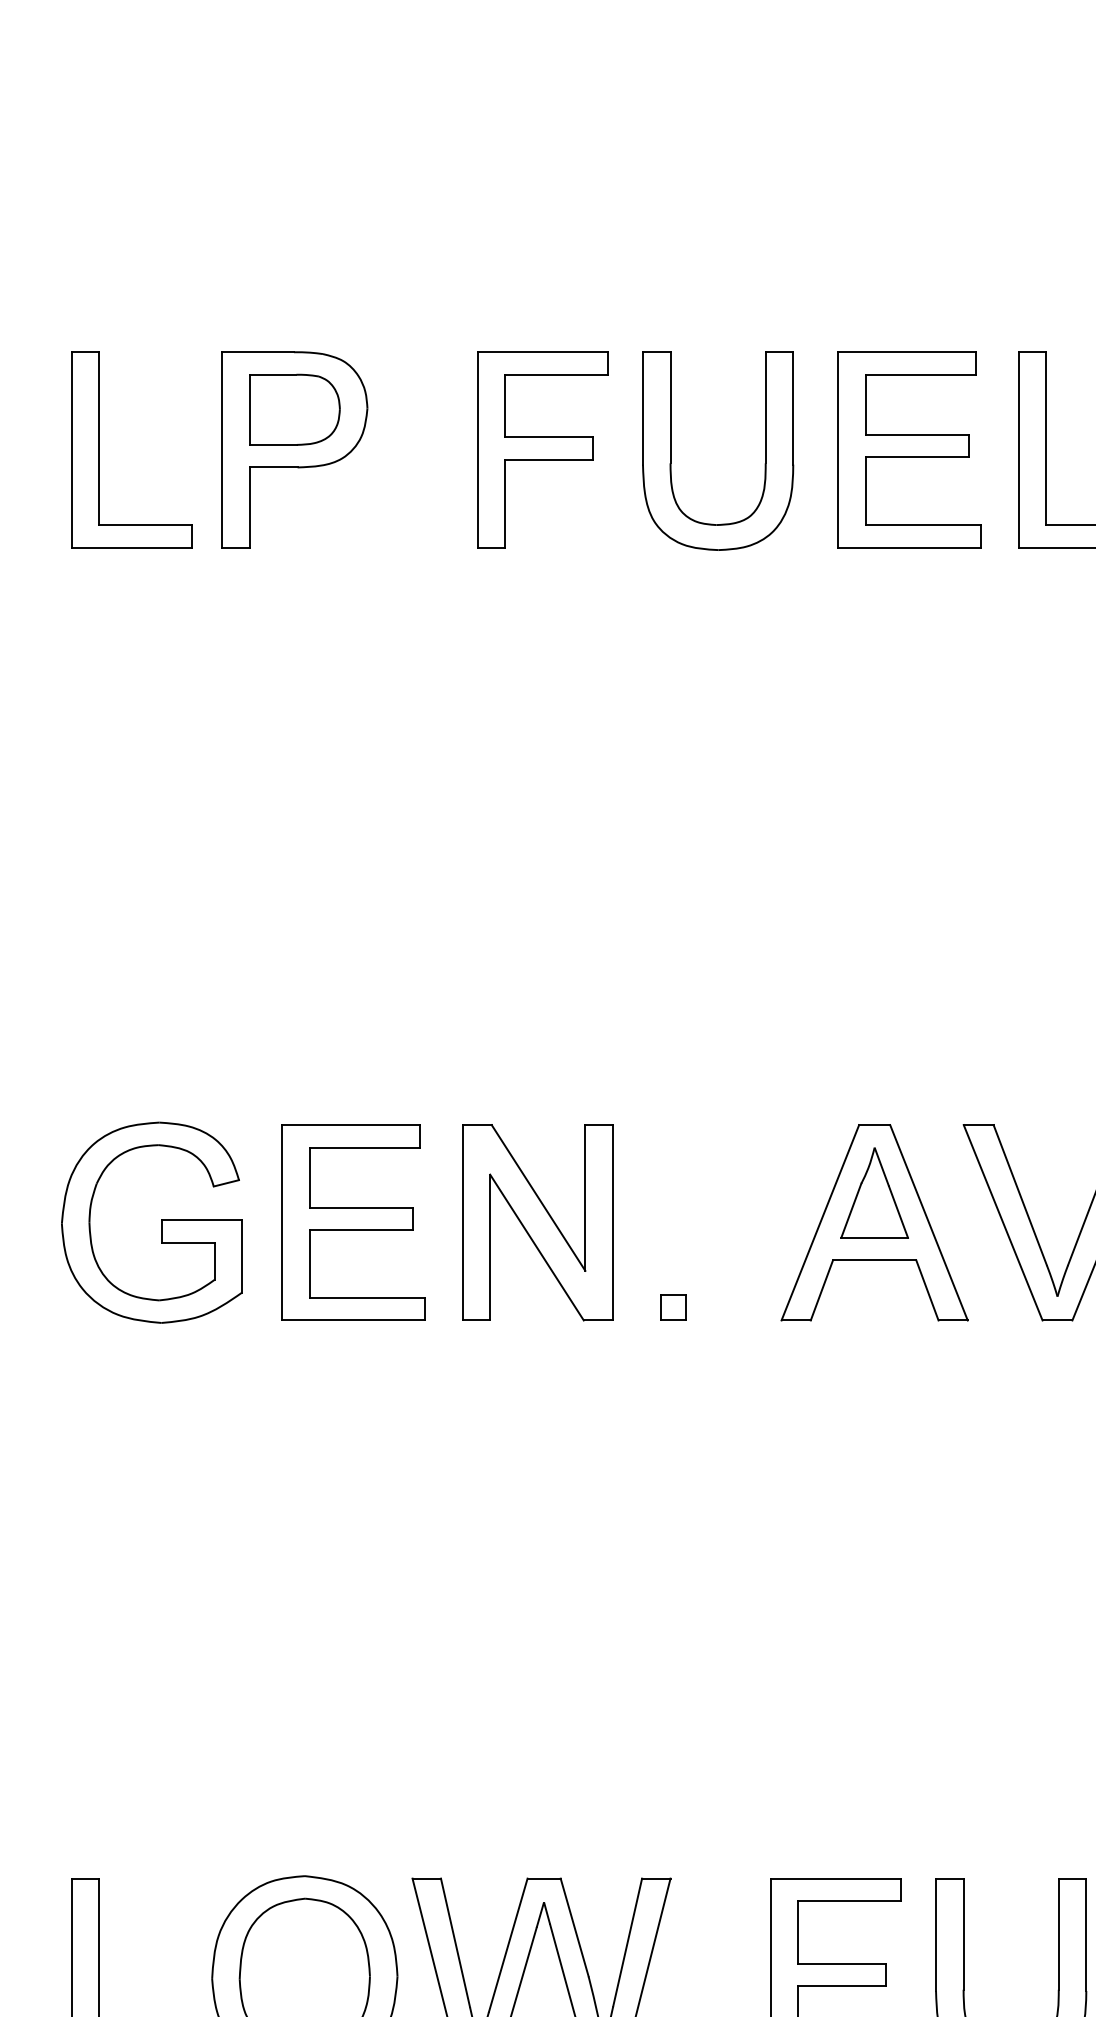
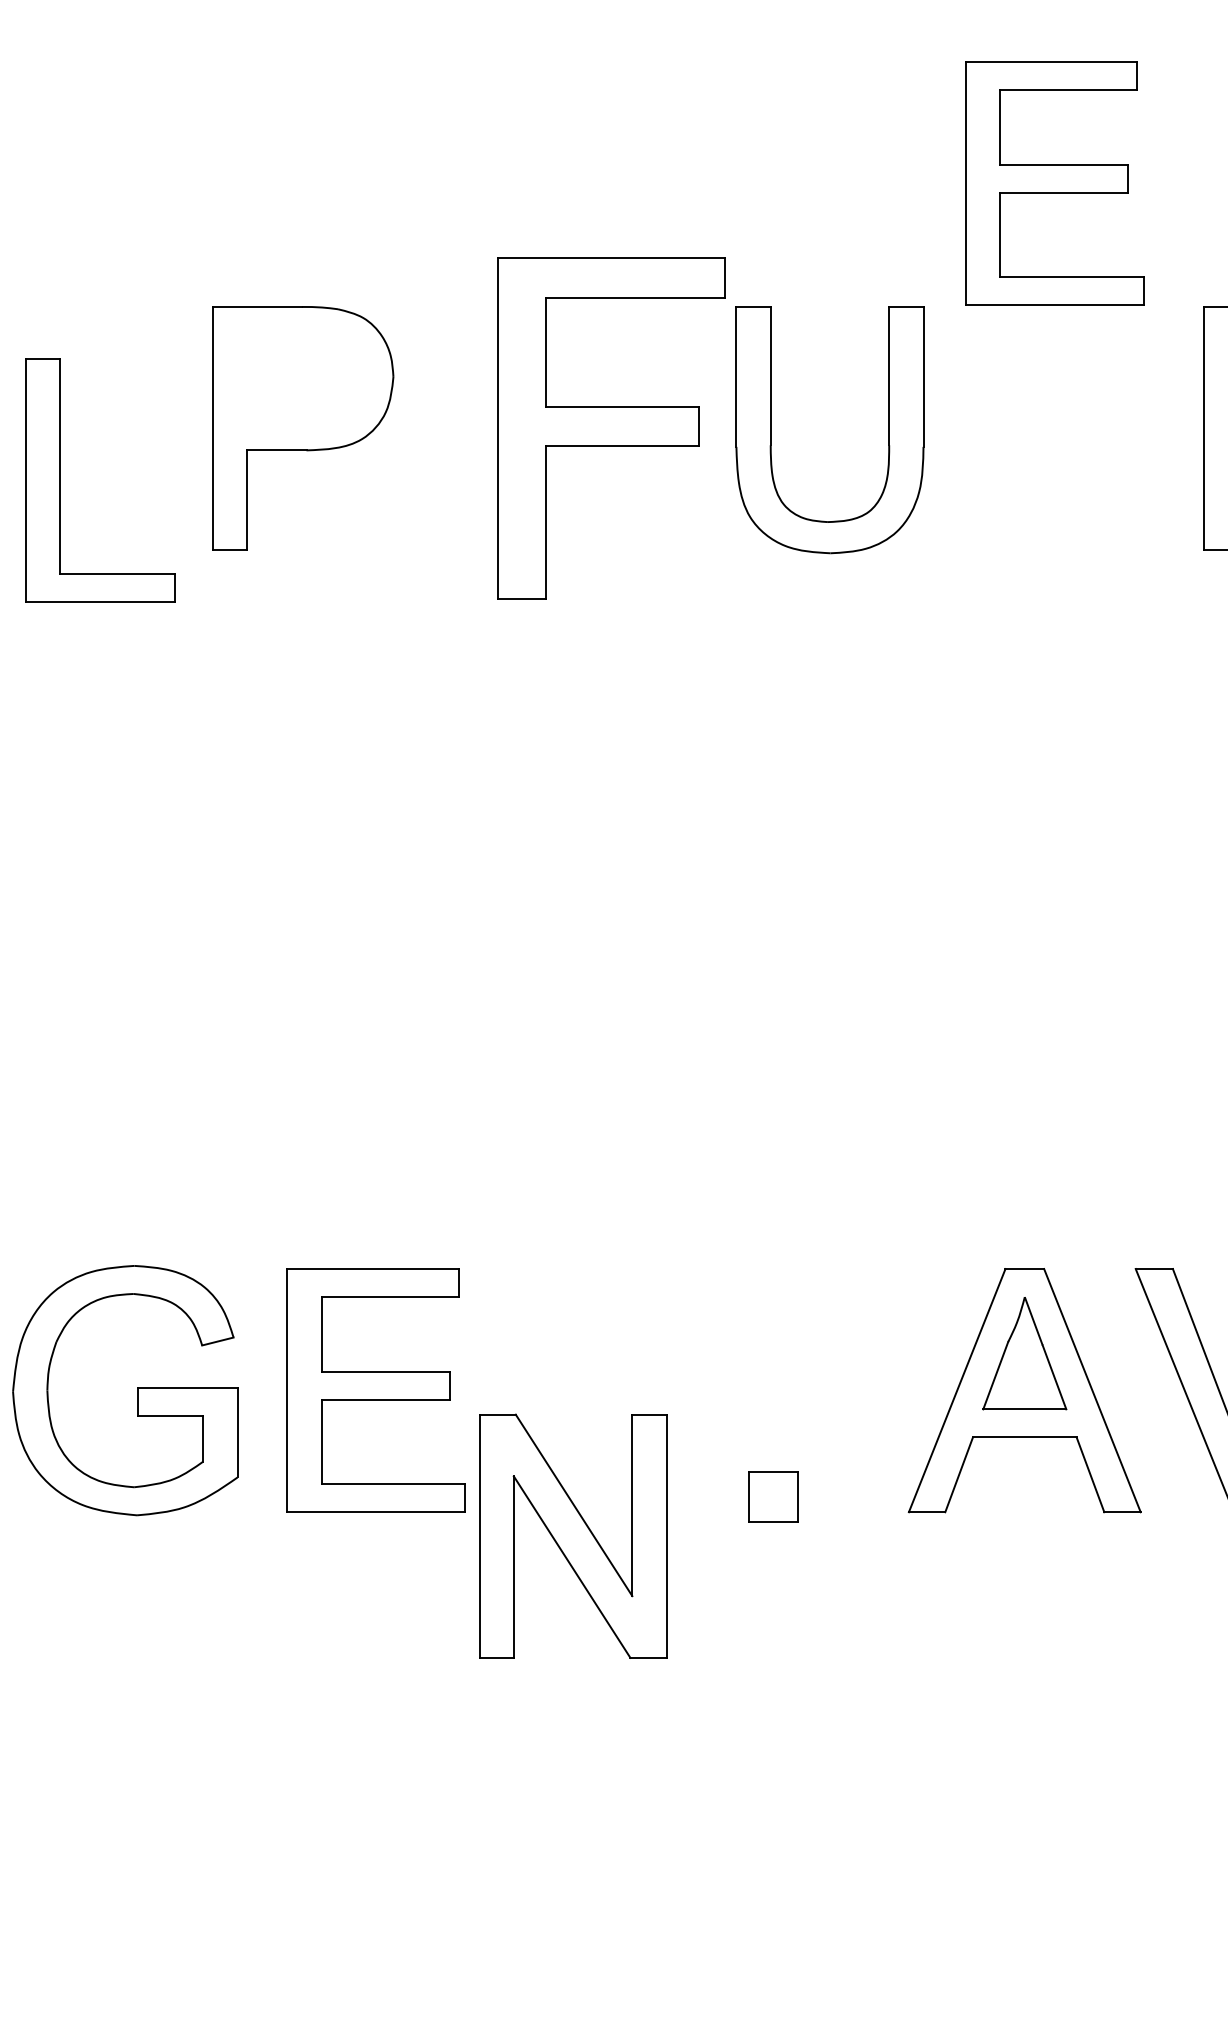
part: (294, 409) -> (302, 378), removed
part: (99, 449) -> (59, 480), moved
part: (542, 449) -> (611, 428), size x1.4
part: (909, 449) -> (1054, 182), moved
part: (537, 1222) -> (572, 1535), moved
part: (673, 1307) -> (774, 1496), size x1.6

